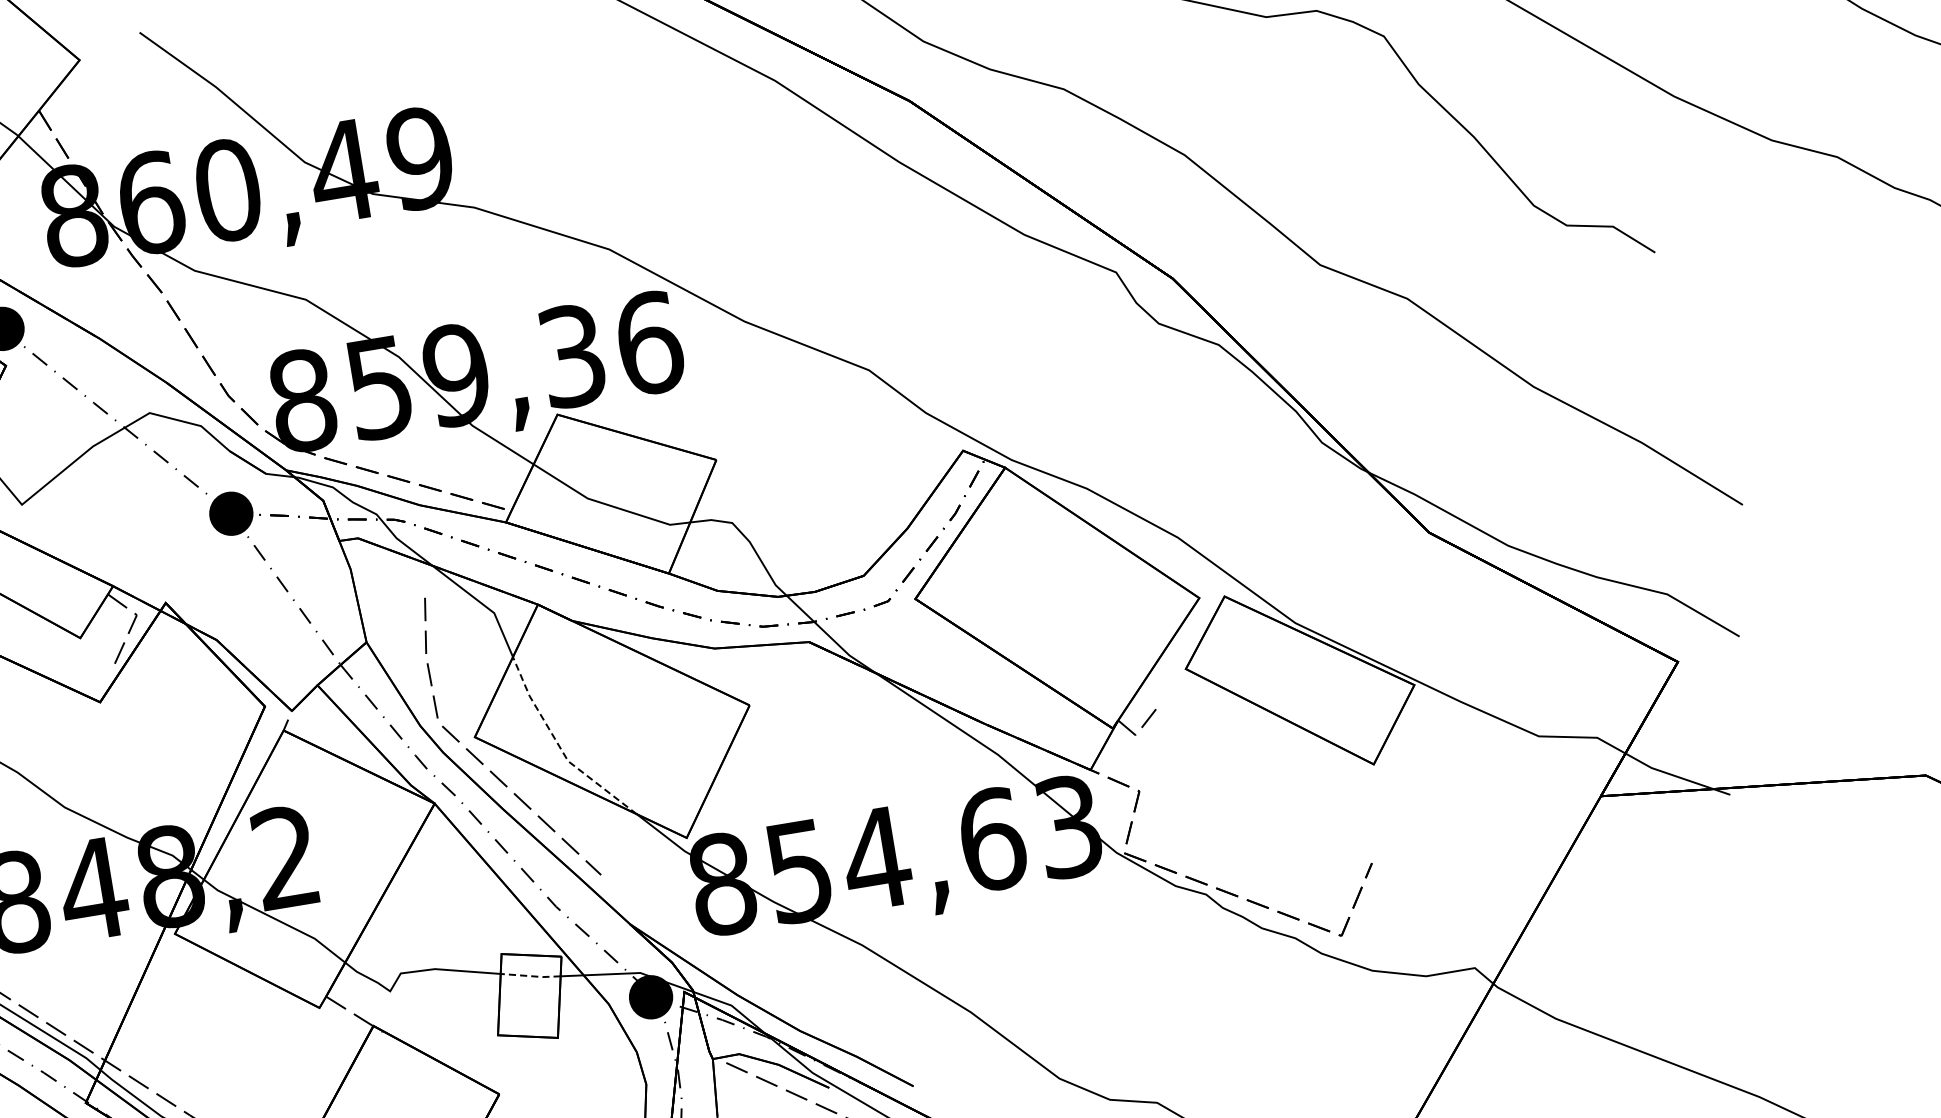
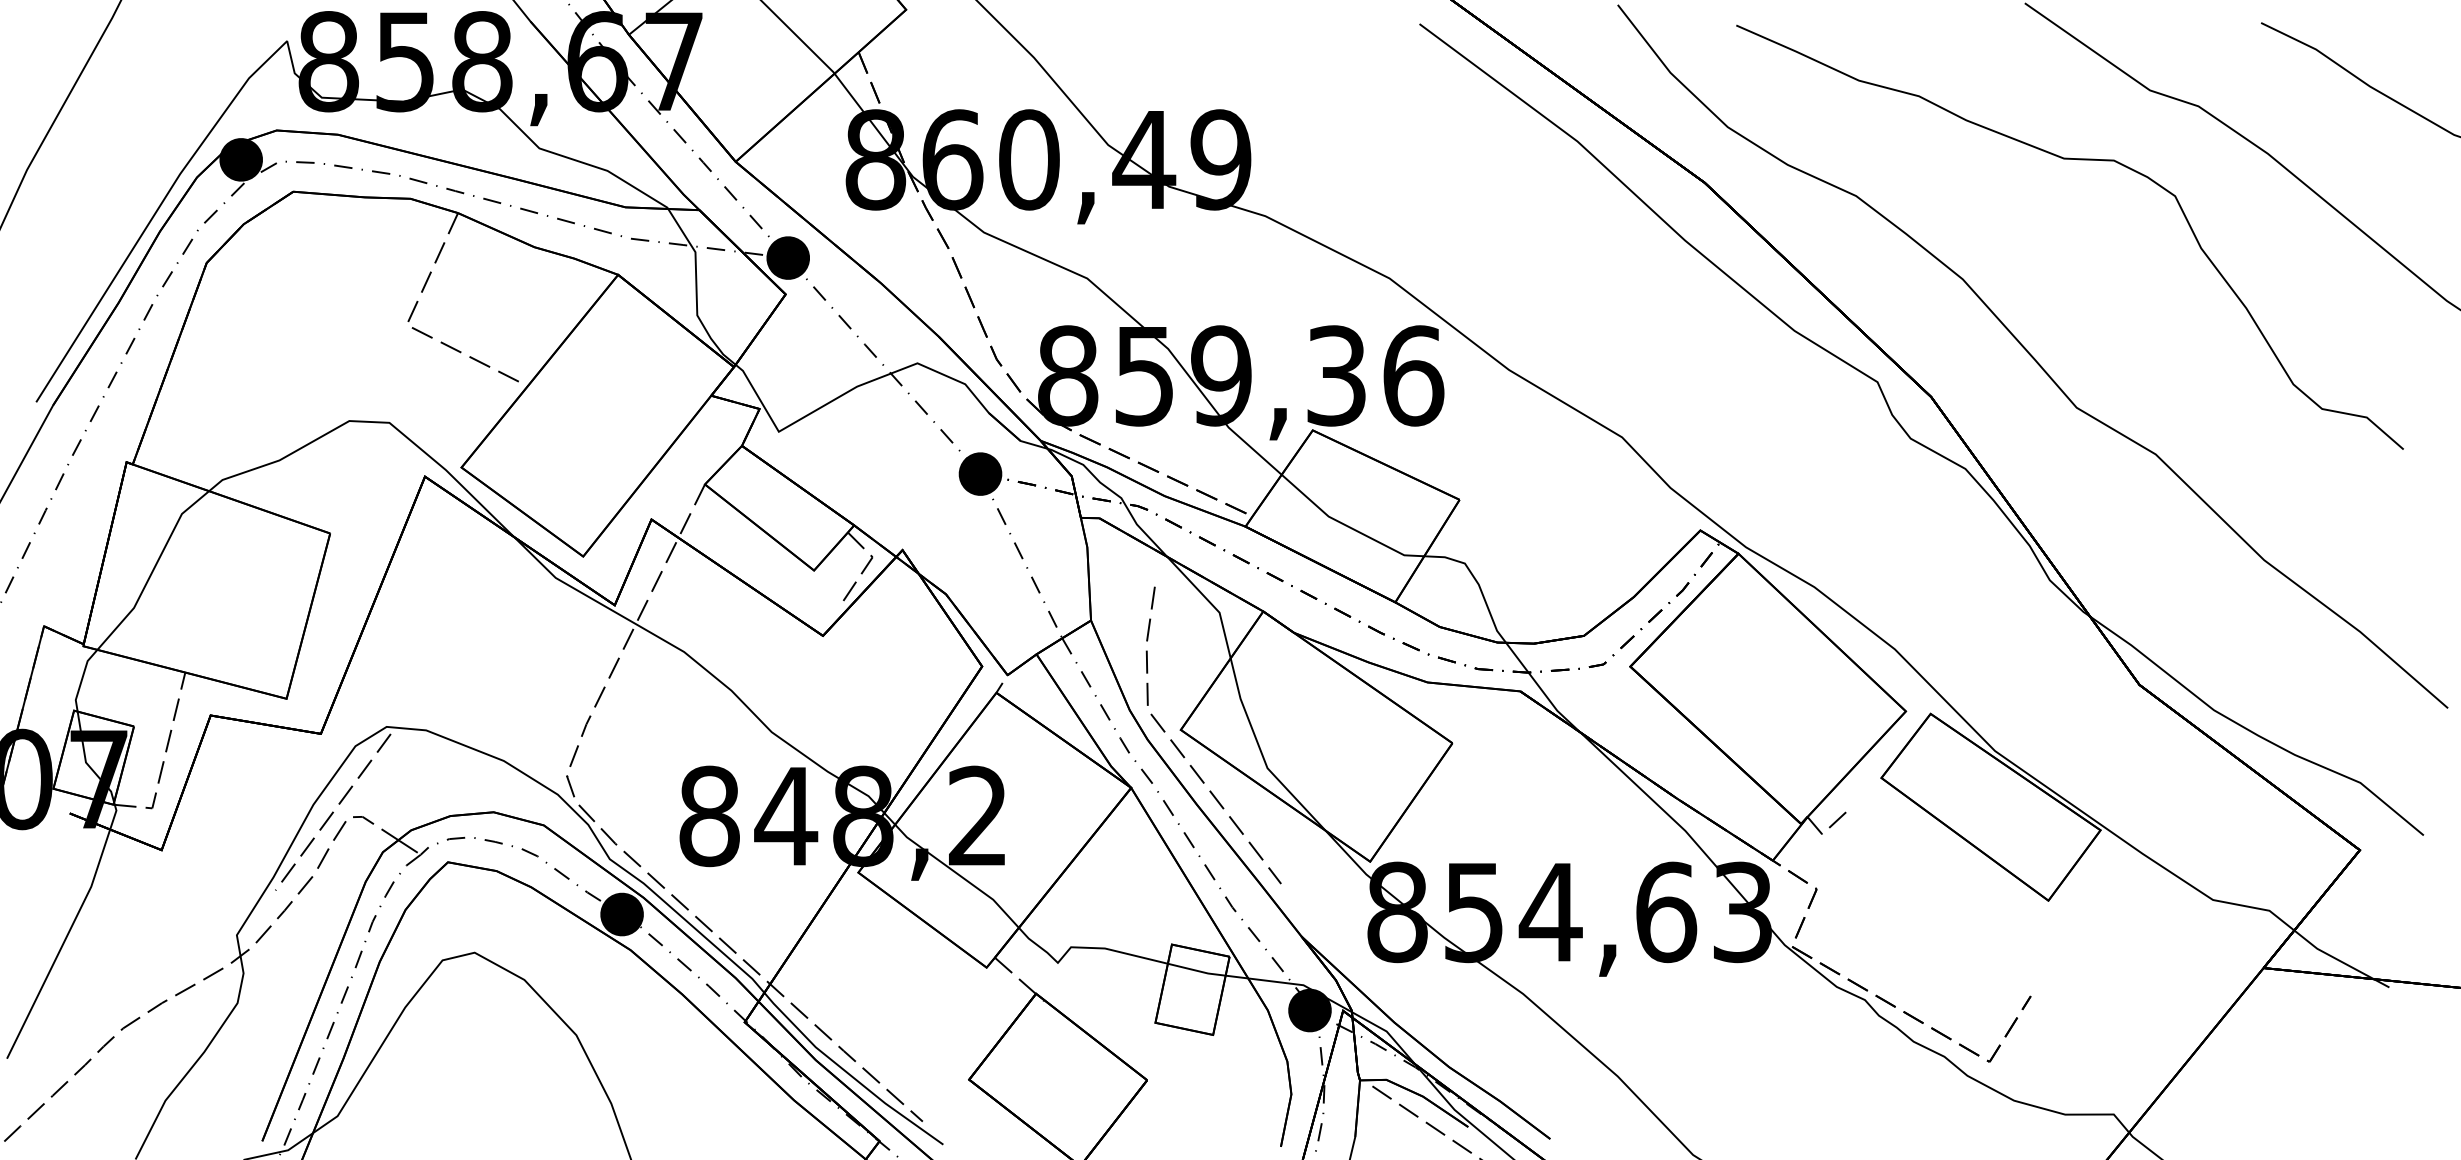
line: (559, 747) -> (1261, 753), dashed -> solid
line: (530, 975) -> (1196, 970), dashed -> solid

